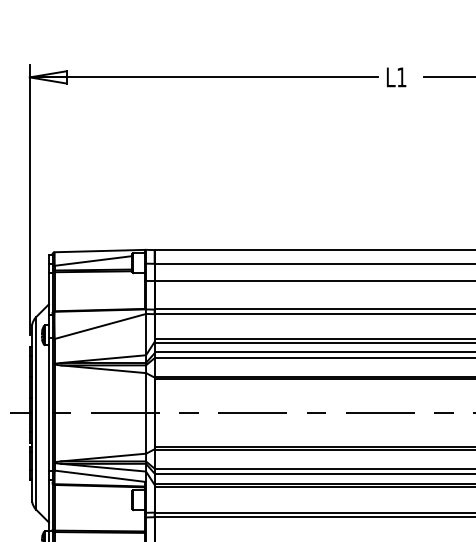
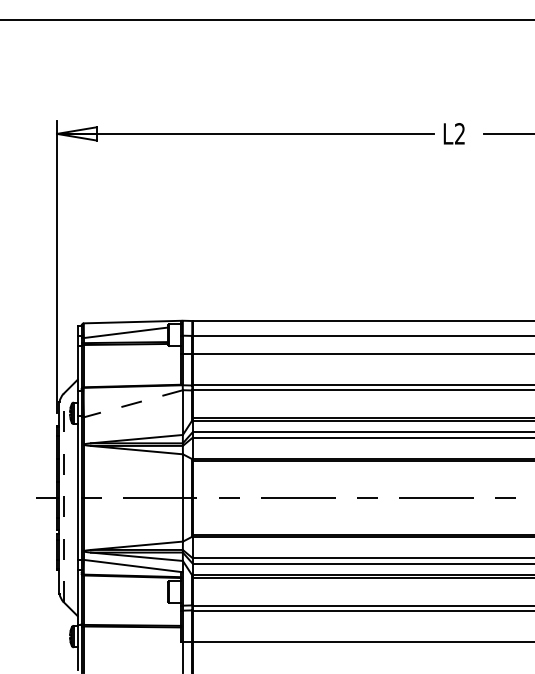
text: (401, 77) -> (459, 133), L1 -> L2
line: (99, 326) -> (132, 403), solid -> dashed
line: (35, 412) -> (63, 497), solid -> dashed

